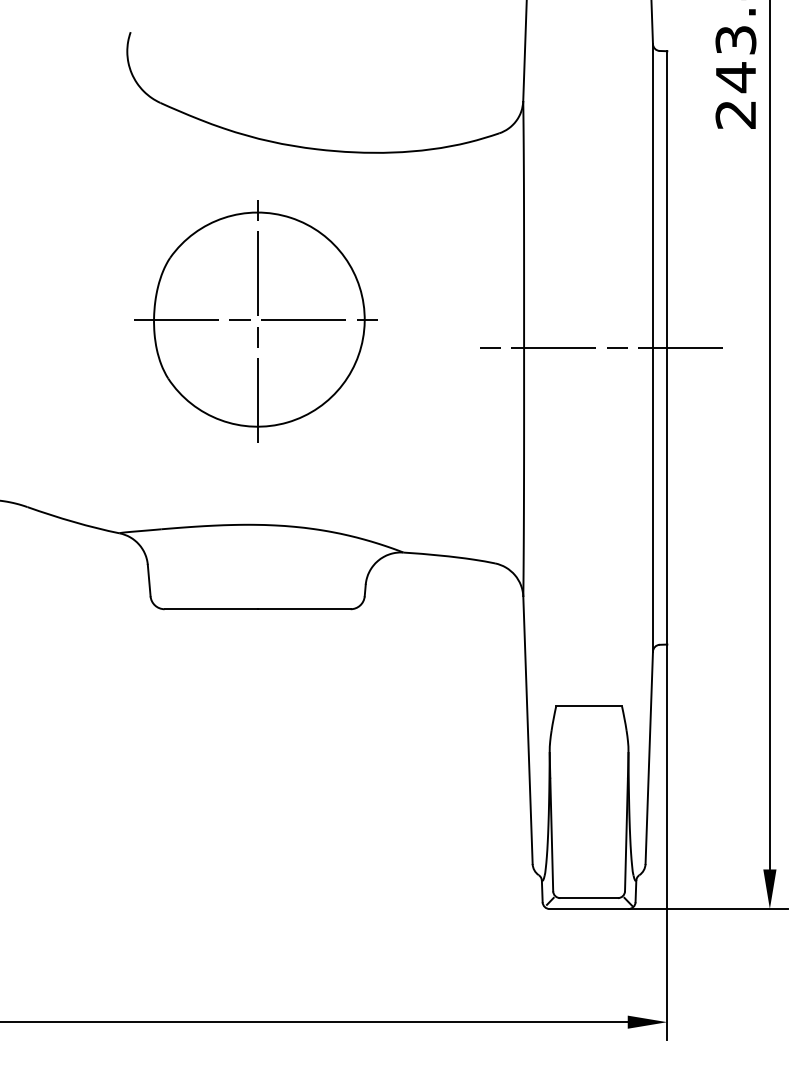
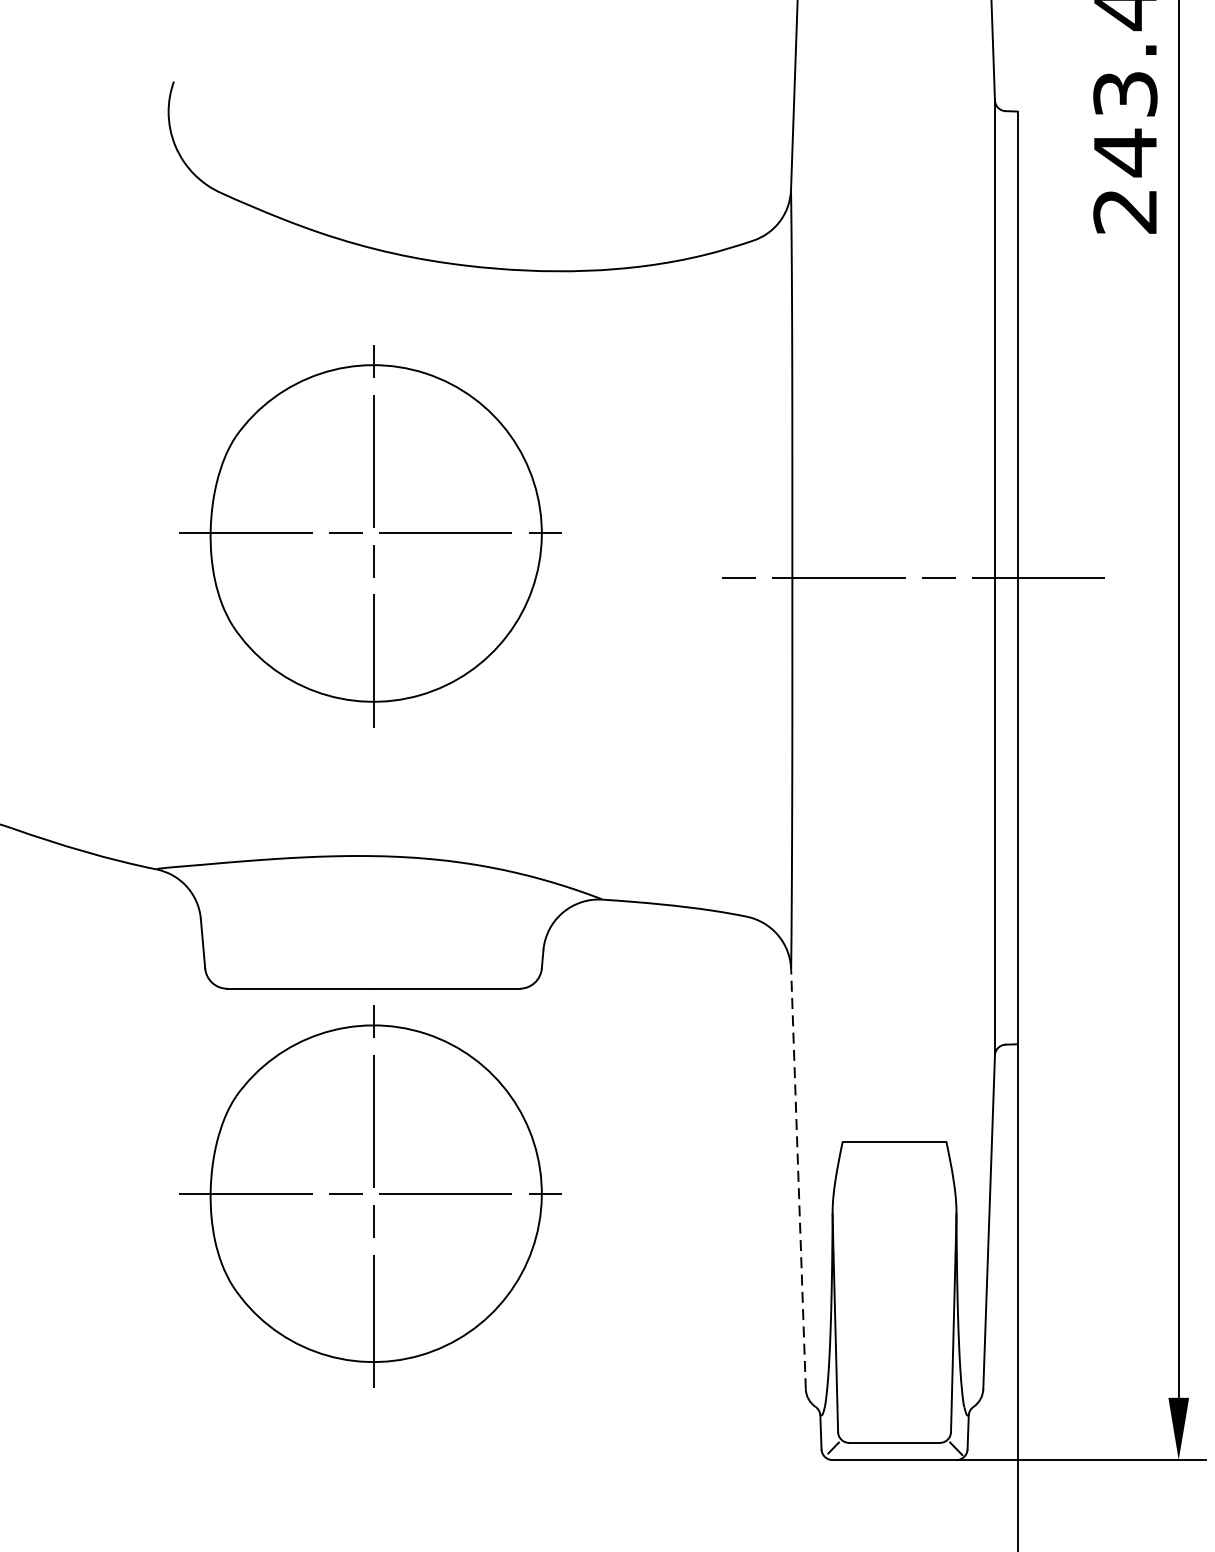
line: (527, 730) -> (797, 1179), solid -> dashed
part: (255, 741) -> (370, 1196), added

